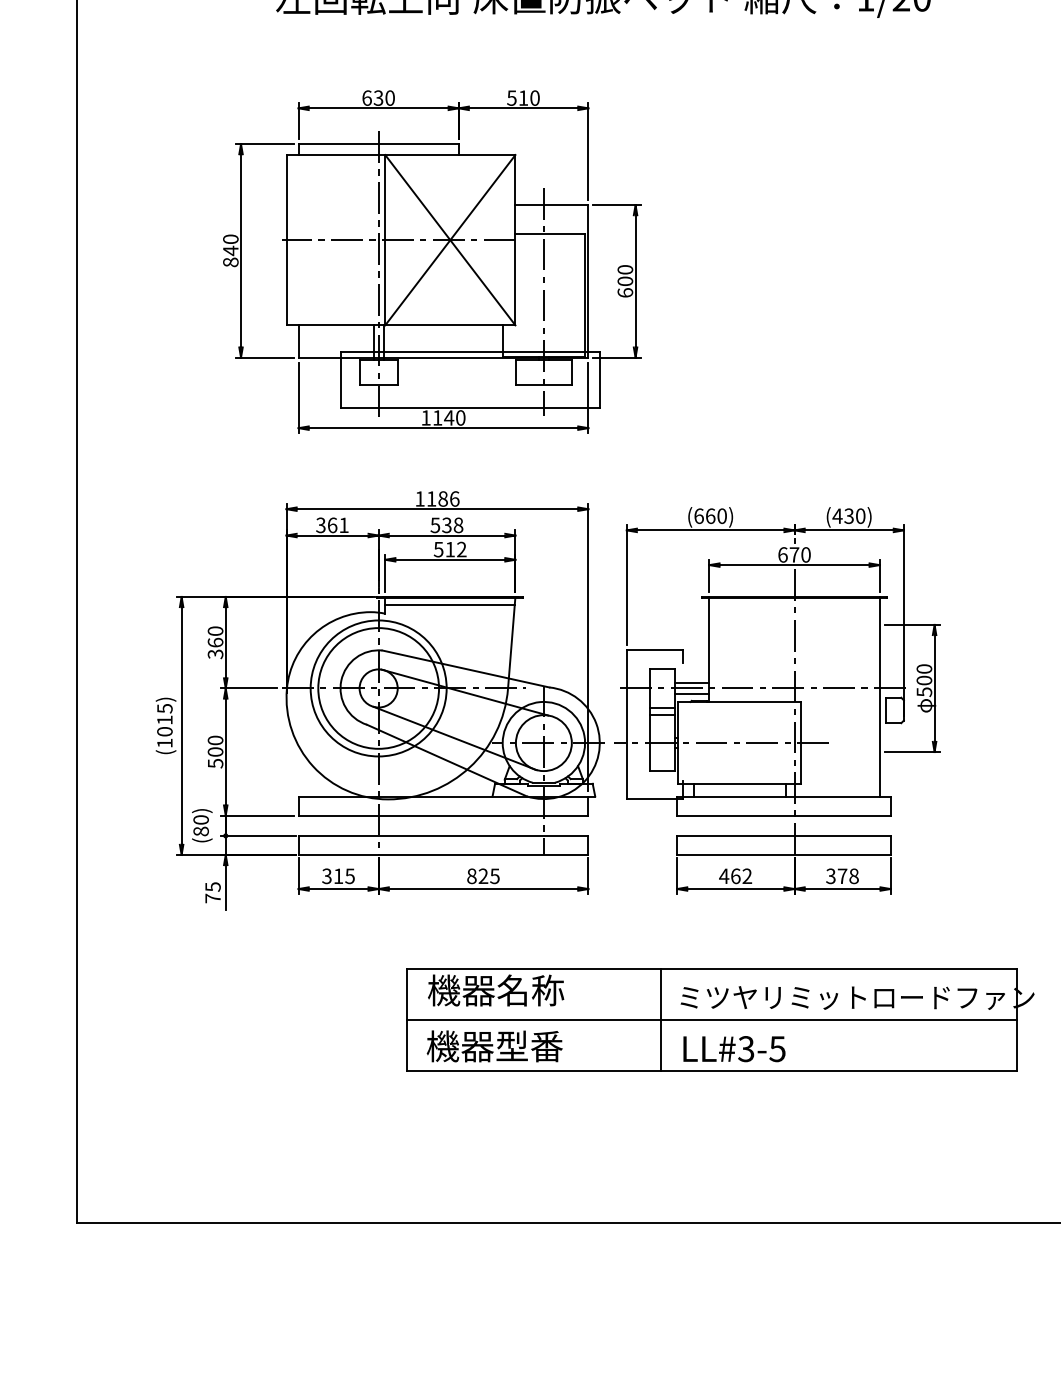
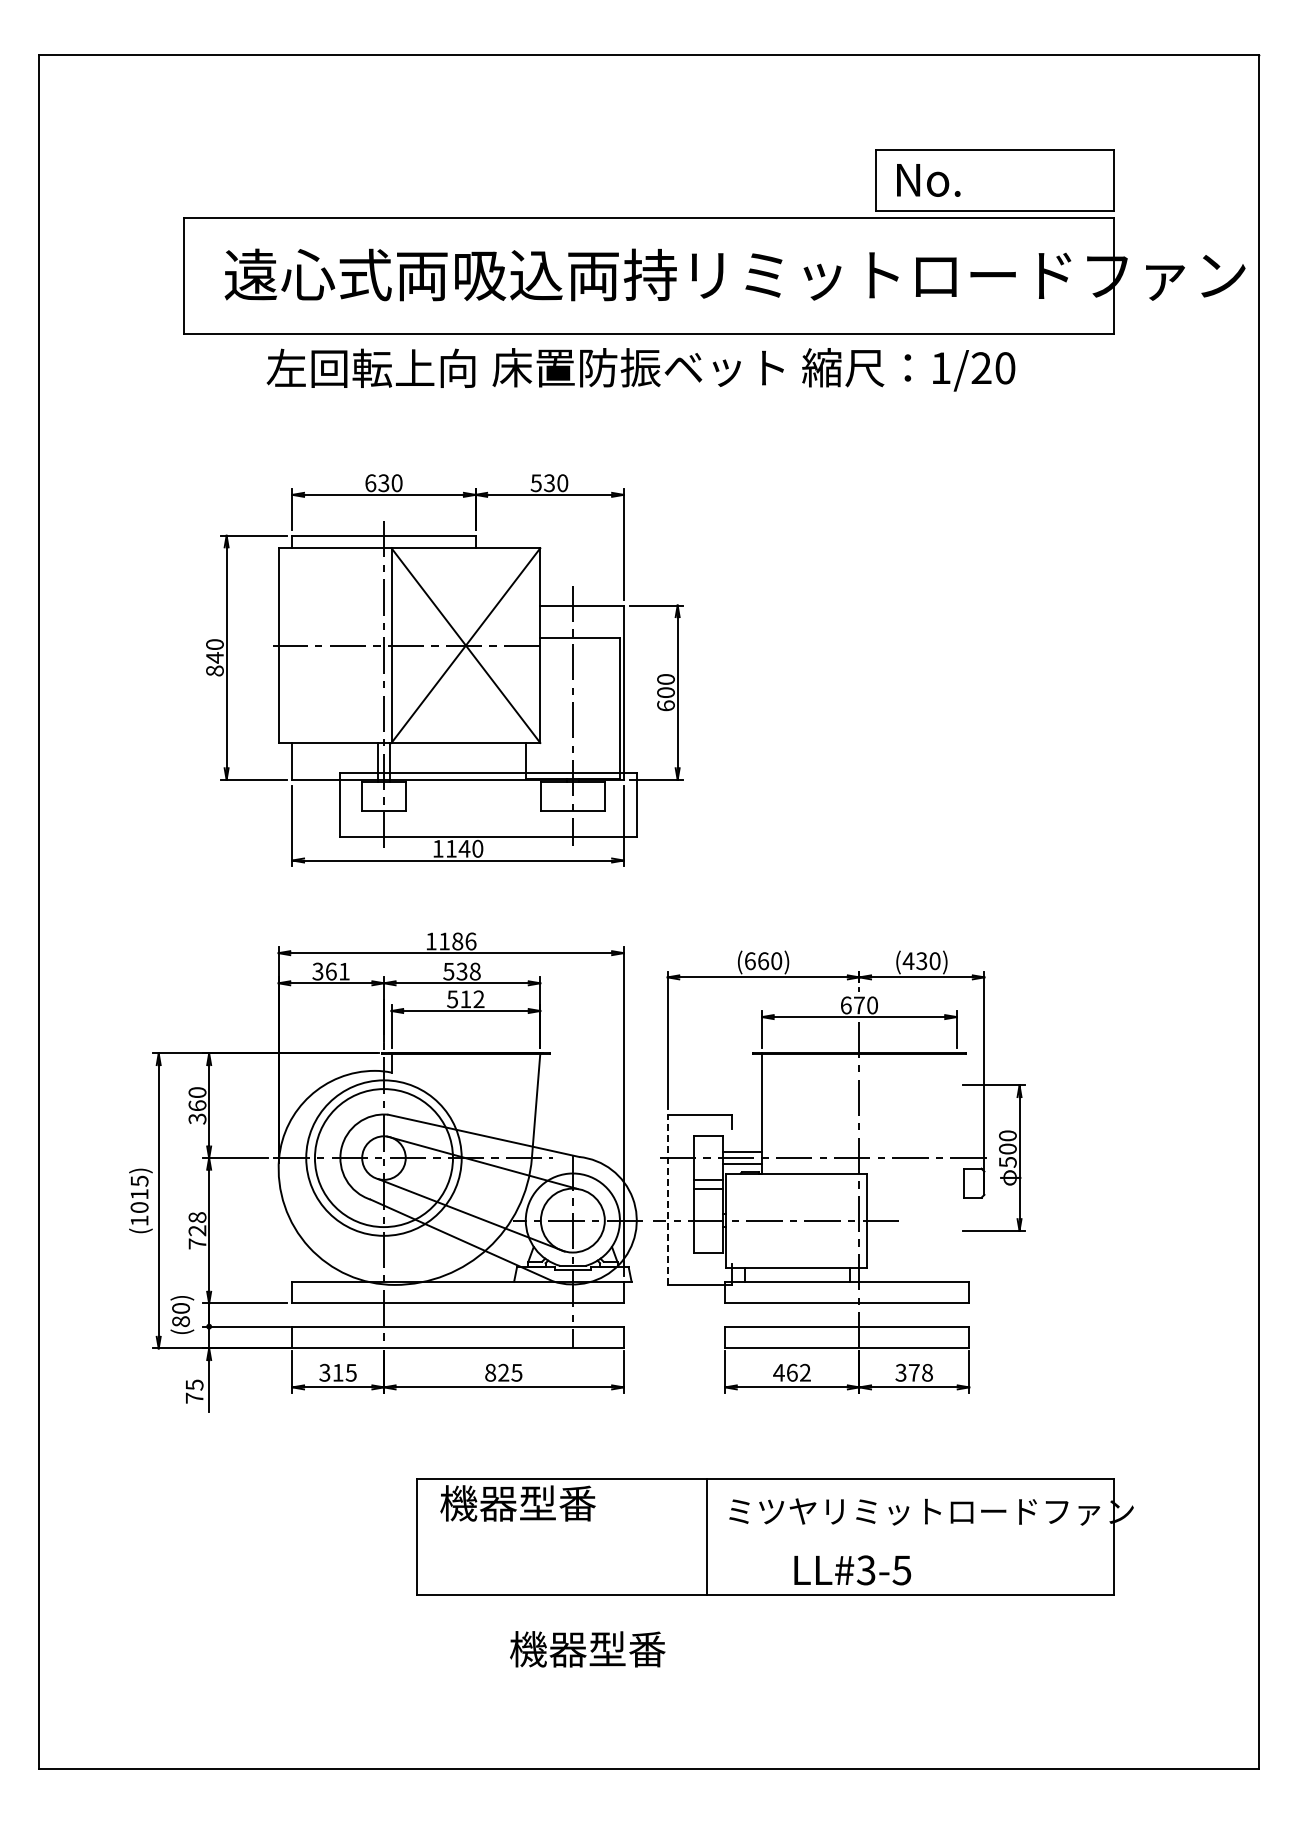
text: (523, 98) -> (549, 483), 510 -> 530
line: (449, 604) -> (465, 1062), removed
line: (879, 696) -> (956, 1167), removed
line: (626, 724) -> (667, 1199), solid -> dashed
text: (215, 751) -> (197, 1230), 500 -> 728
text: (530, 990) -> (557, 1503), 機器名称 -> 機器型番
line: (711, 1019) -> (764, 1536), removed
text: (494, 1046) -> (587, 1649), moved
text: (734, 1049) -> (852, 1570), moved

